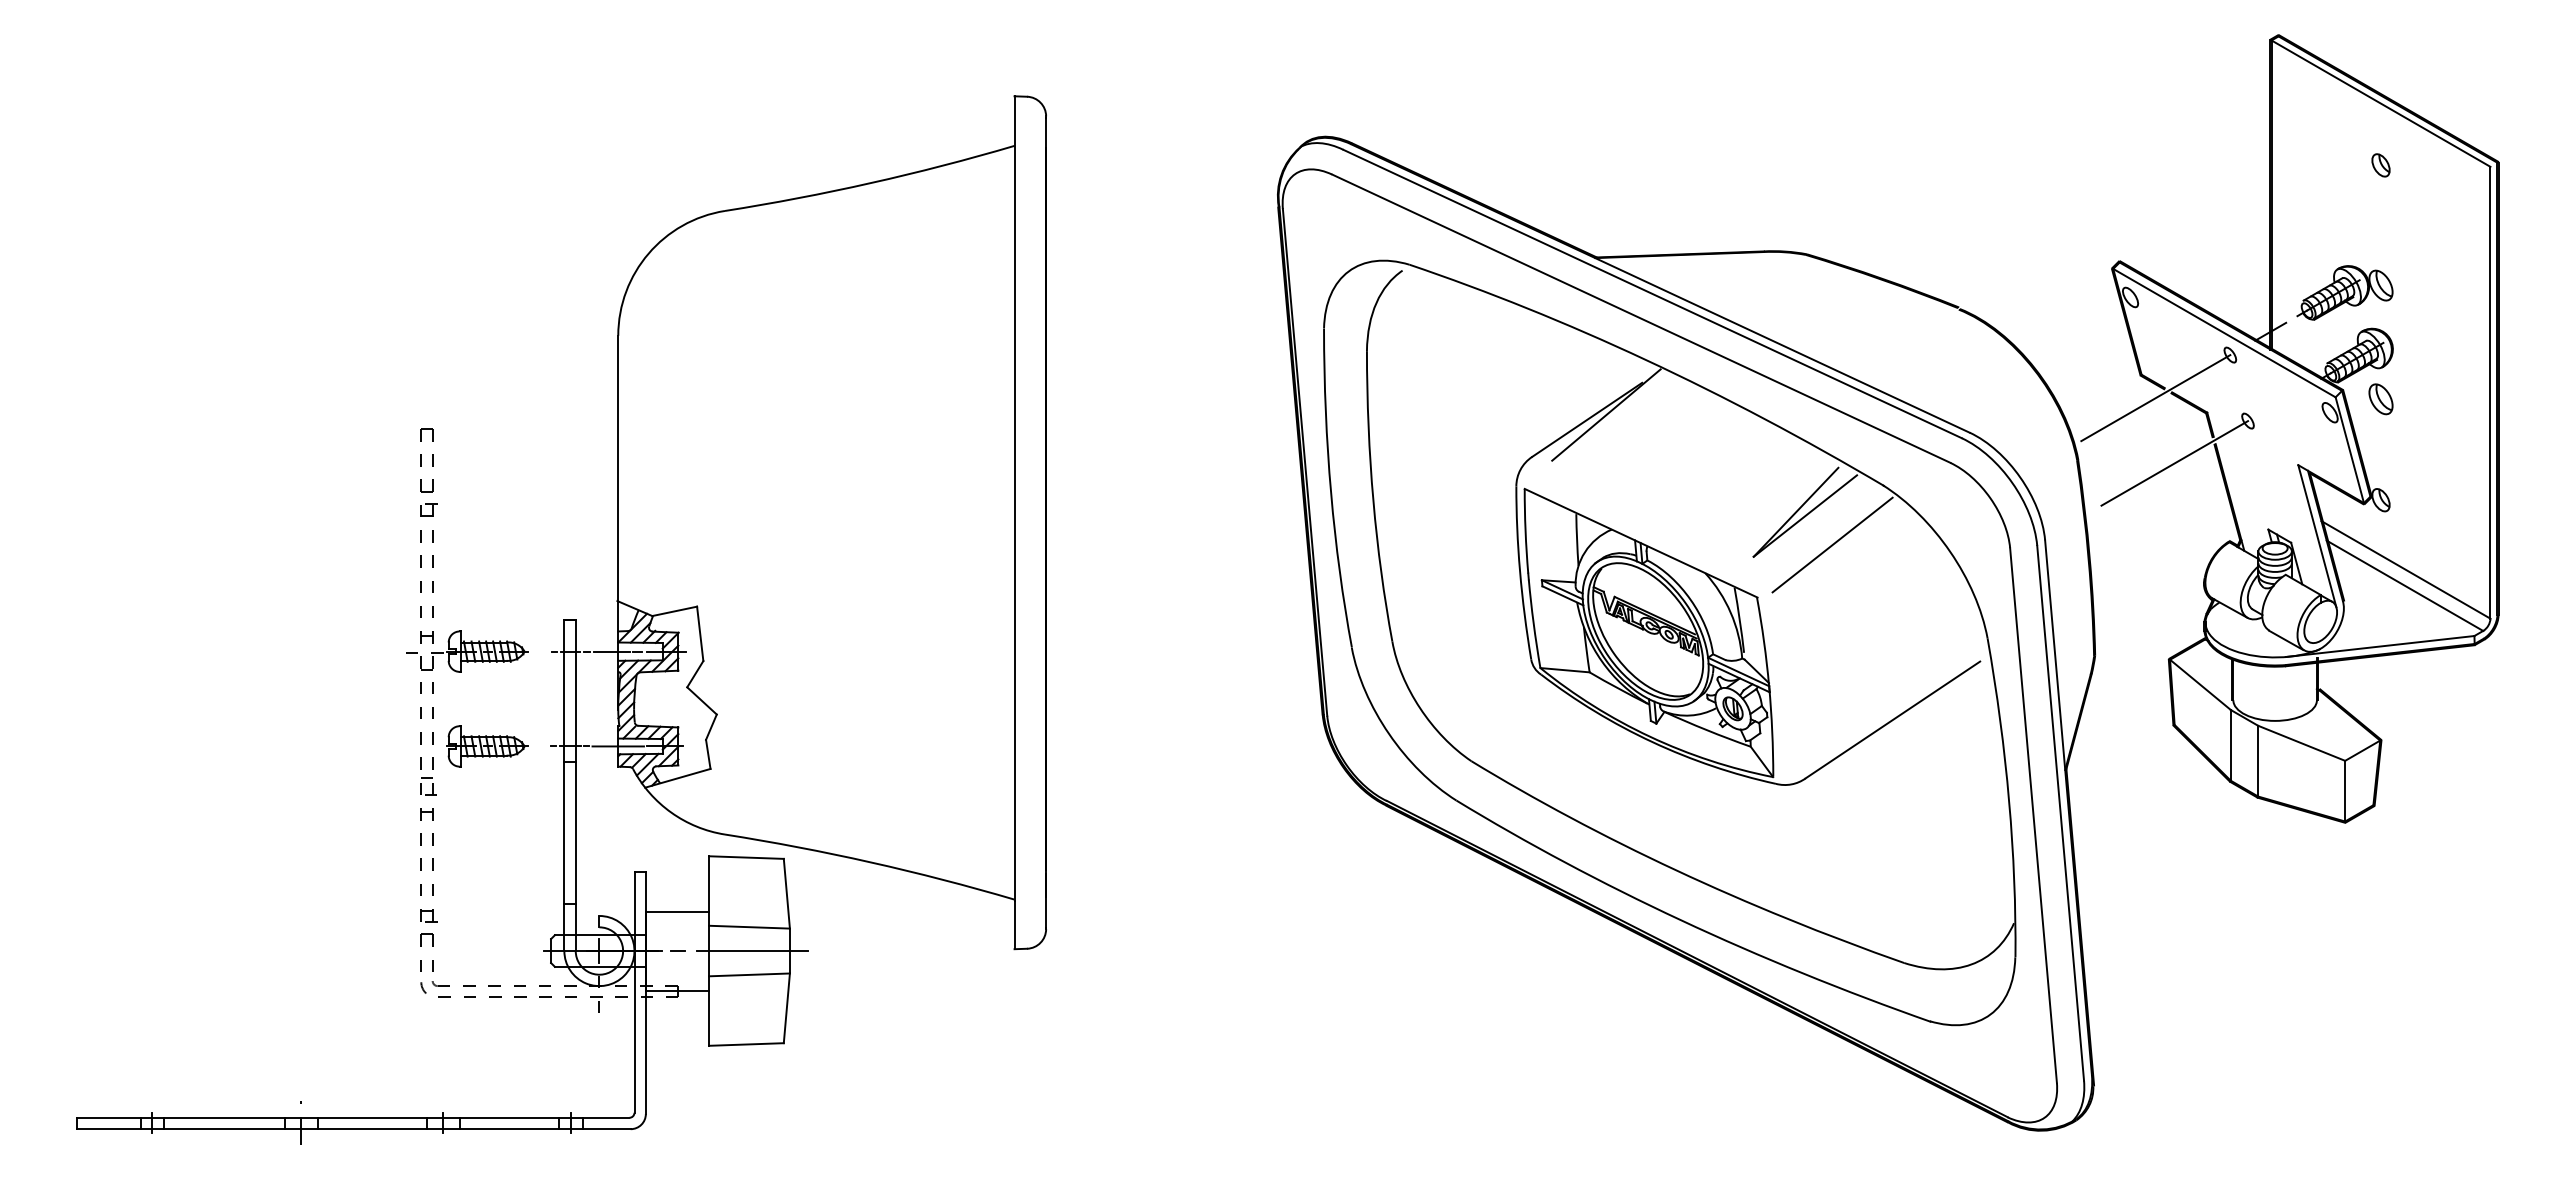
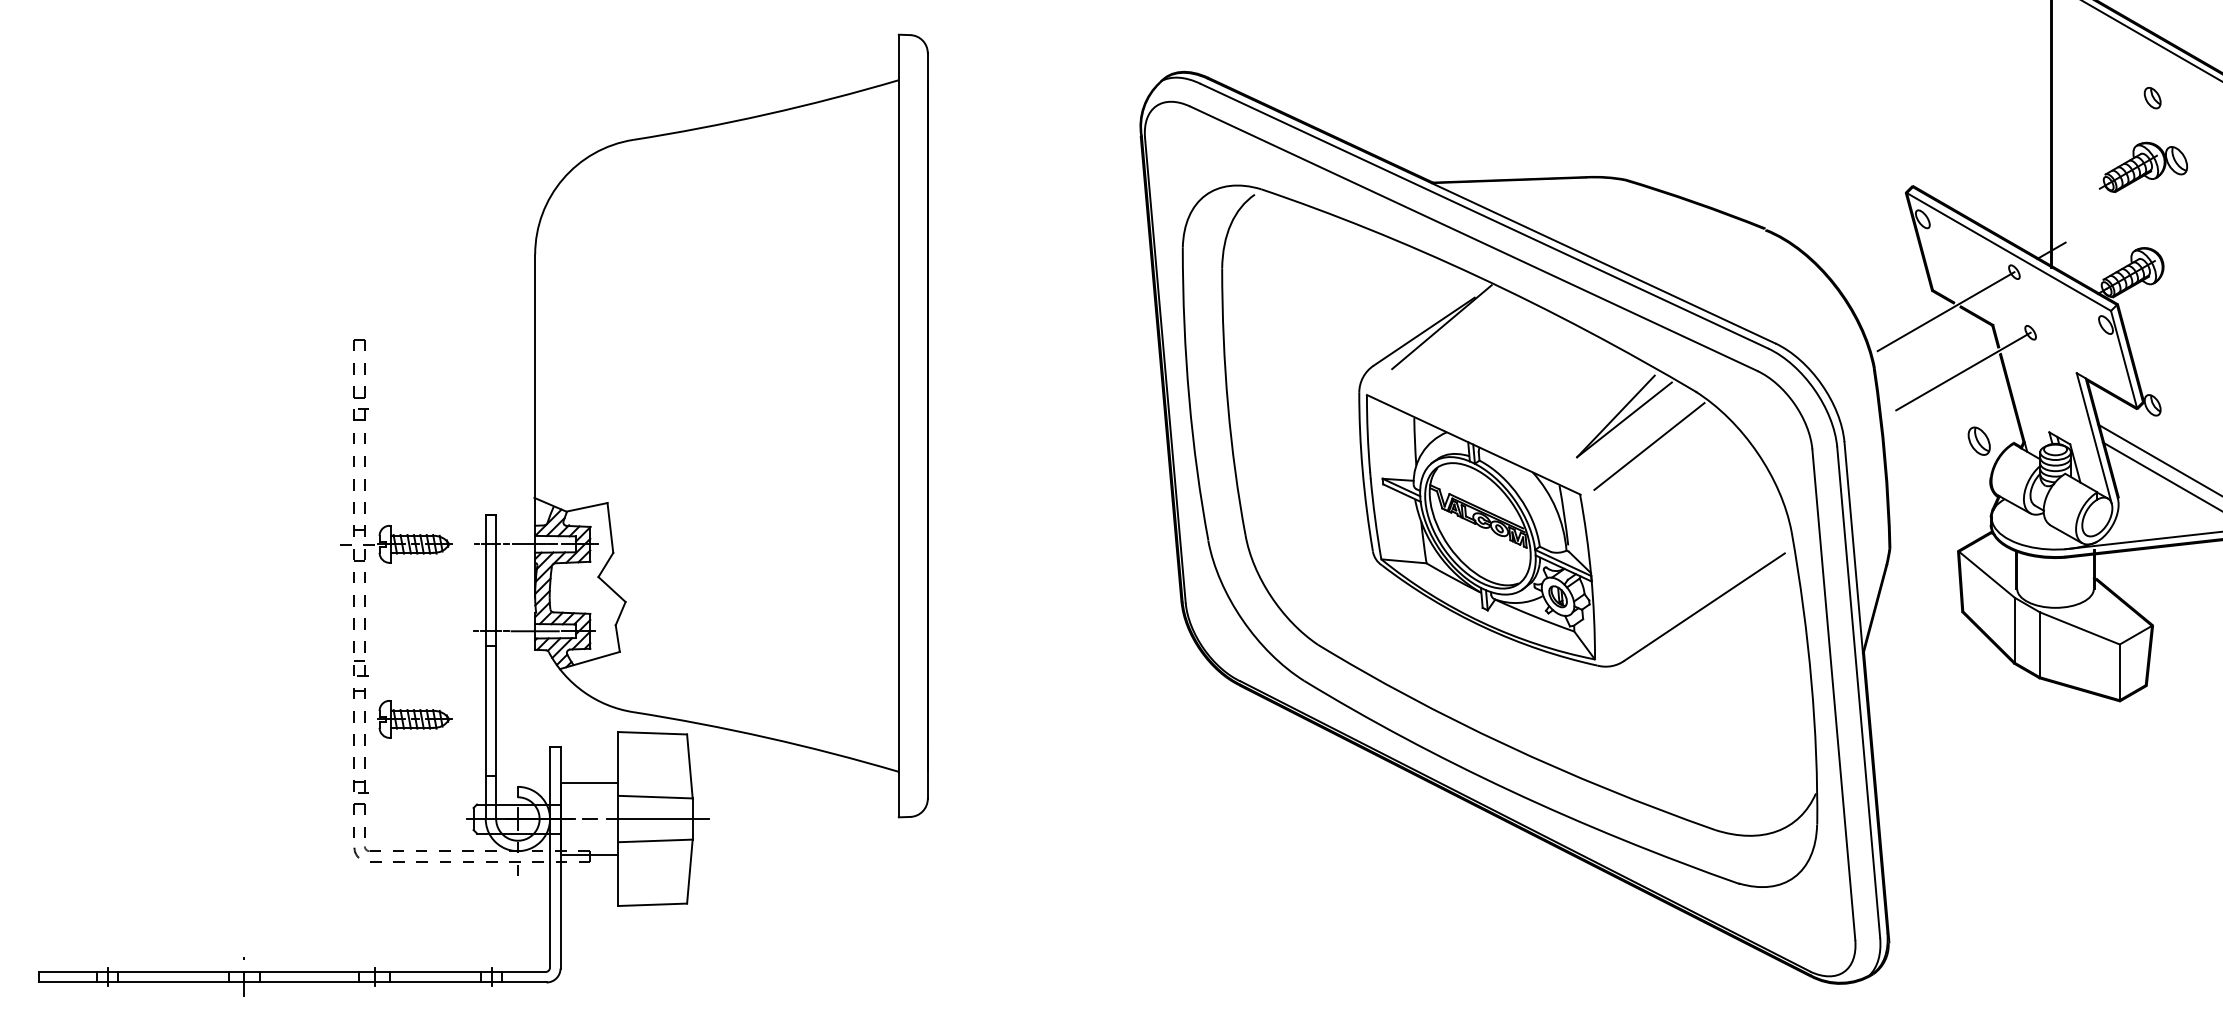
part: (2344, 292) -> (2143, 167), moved
part: (2380, 399) -> (1978, 441), moved
part: (487, 746) -> (415, 719), moved

